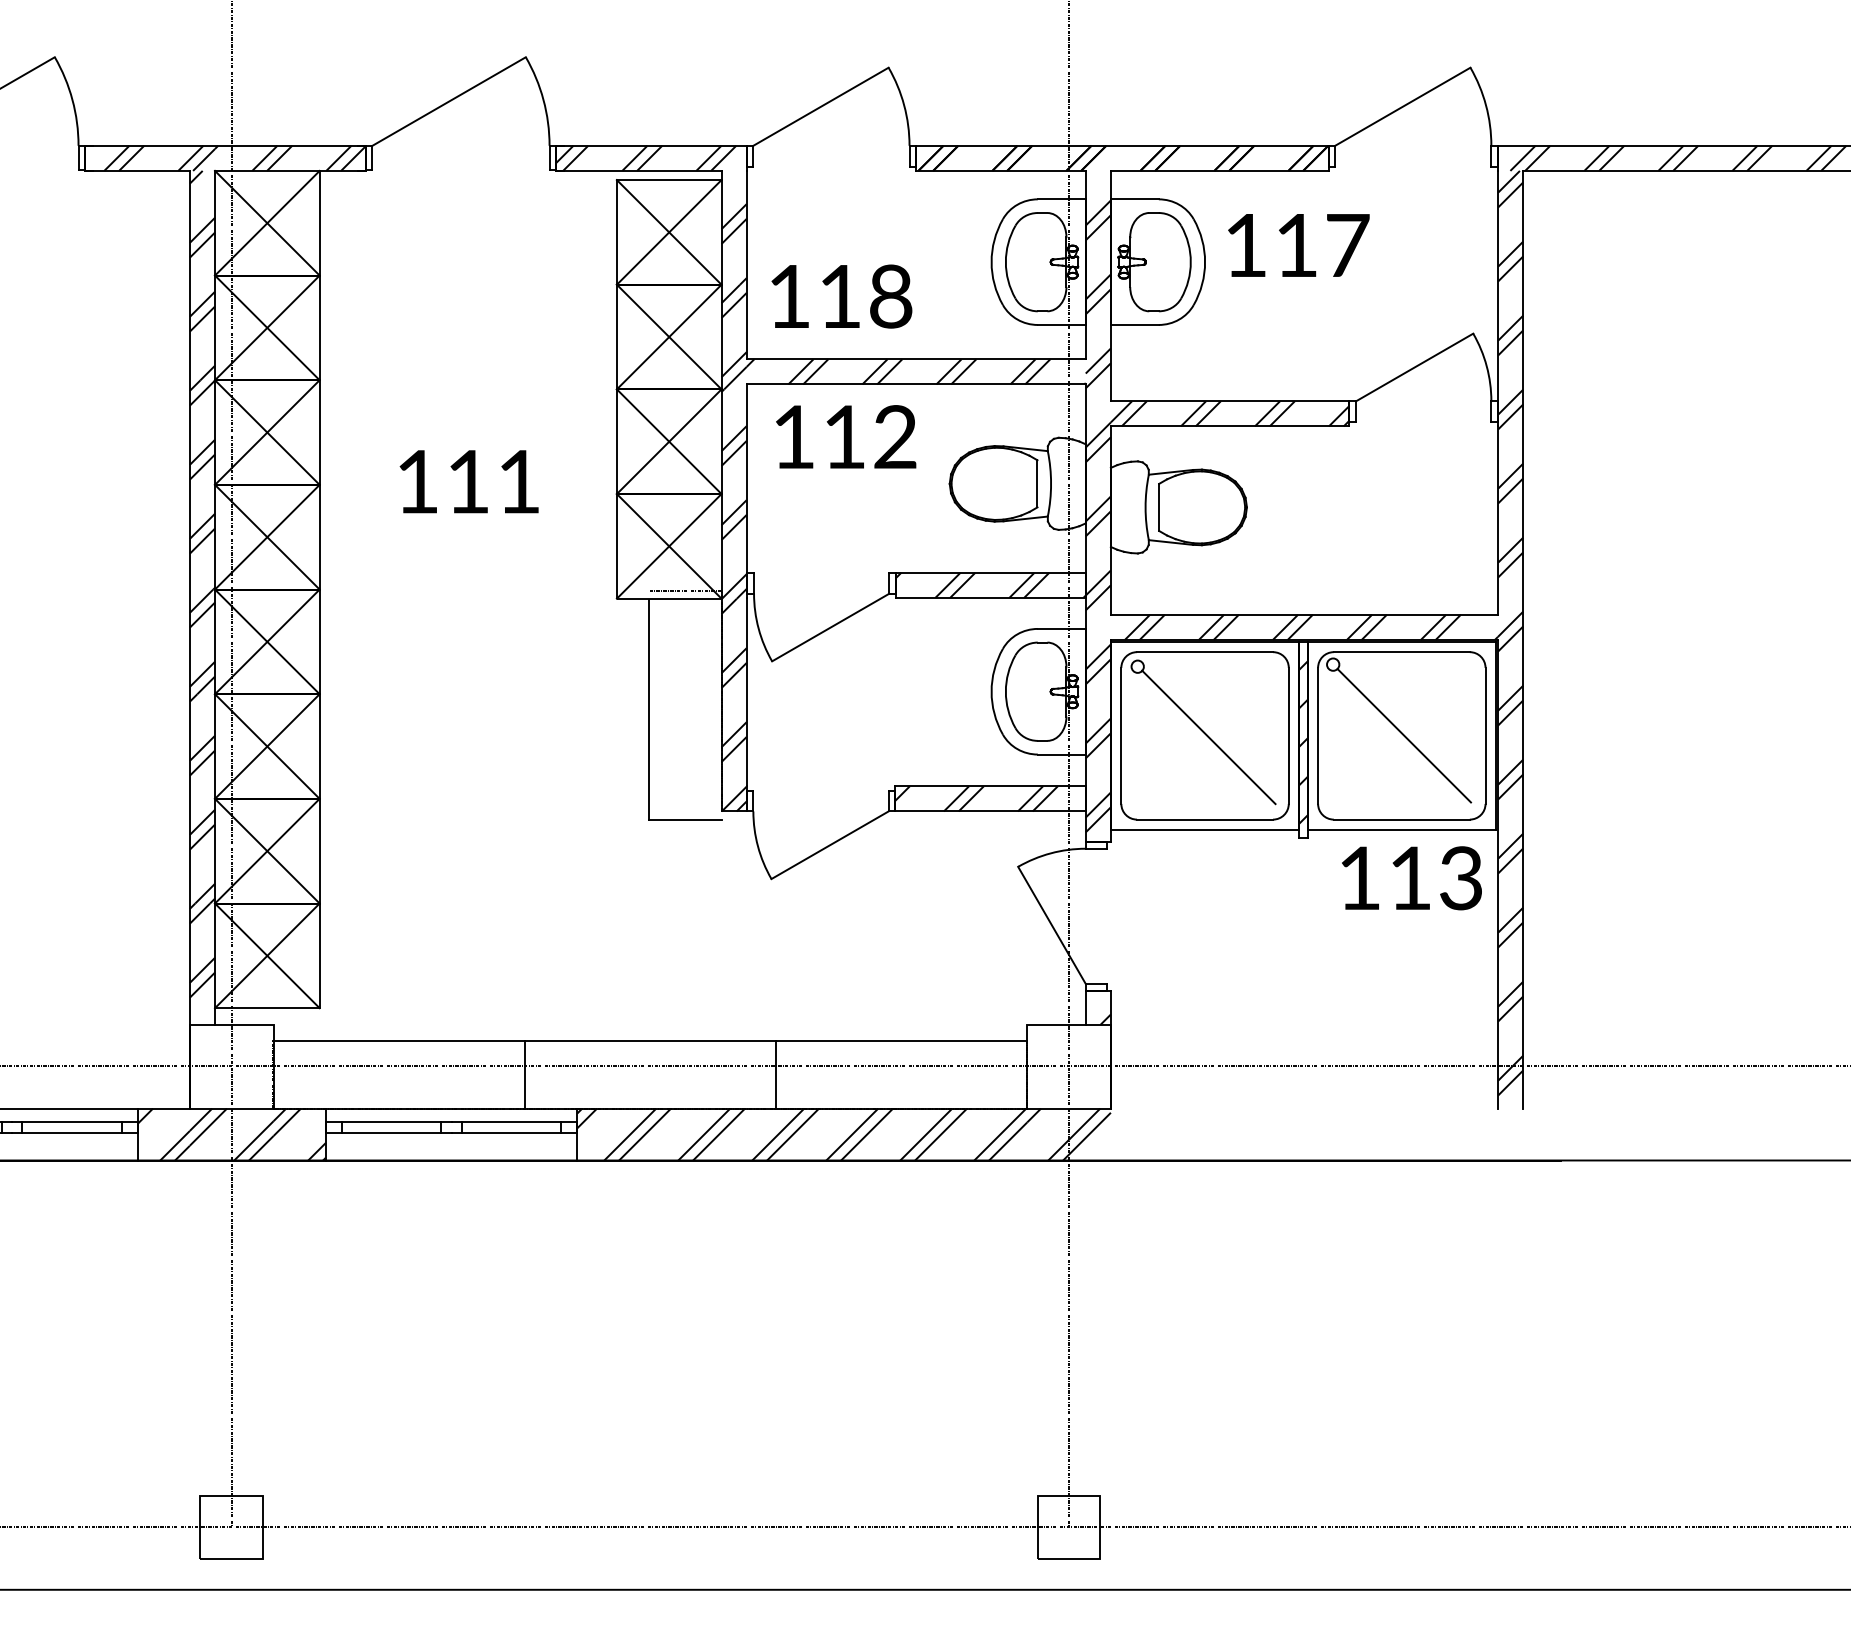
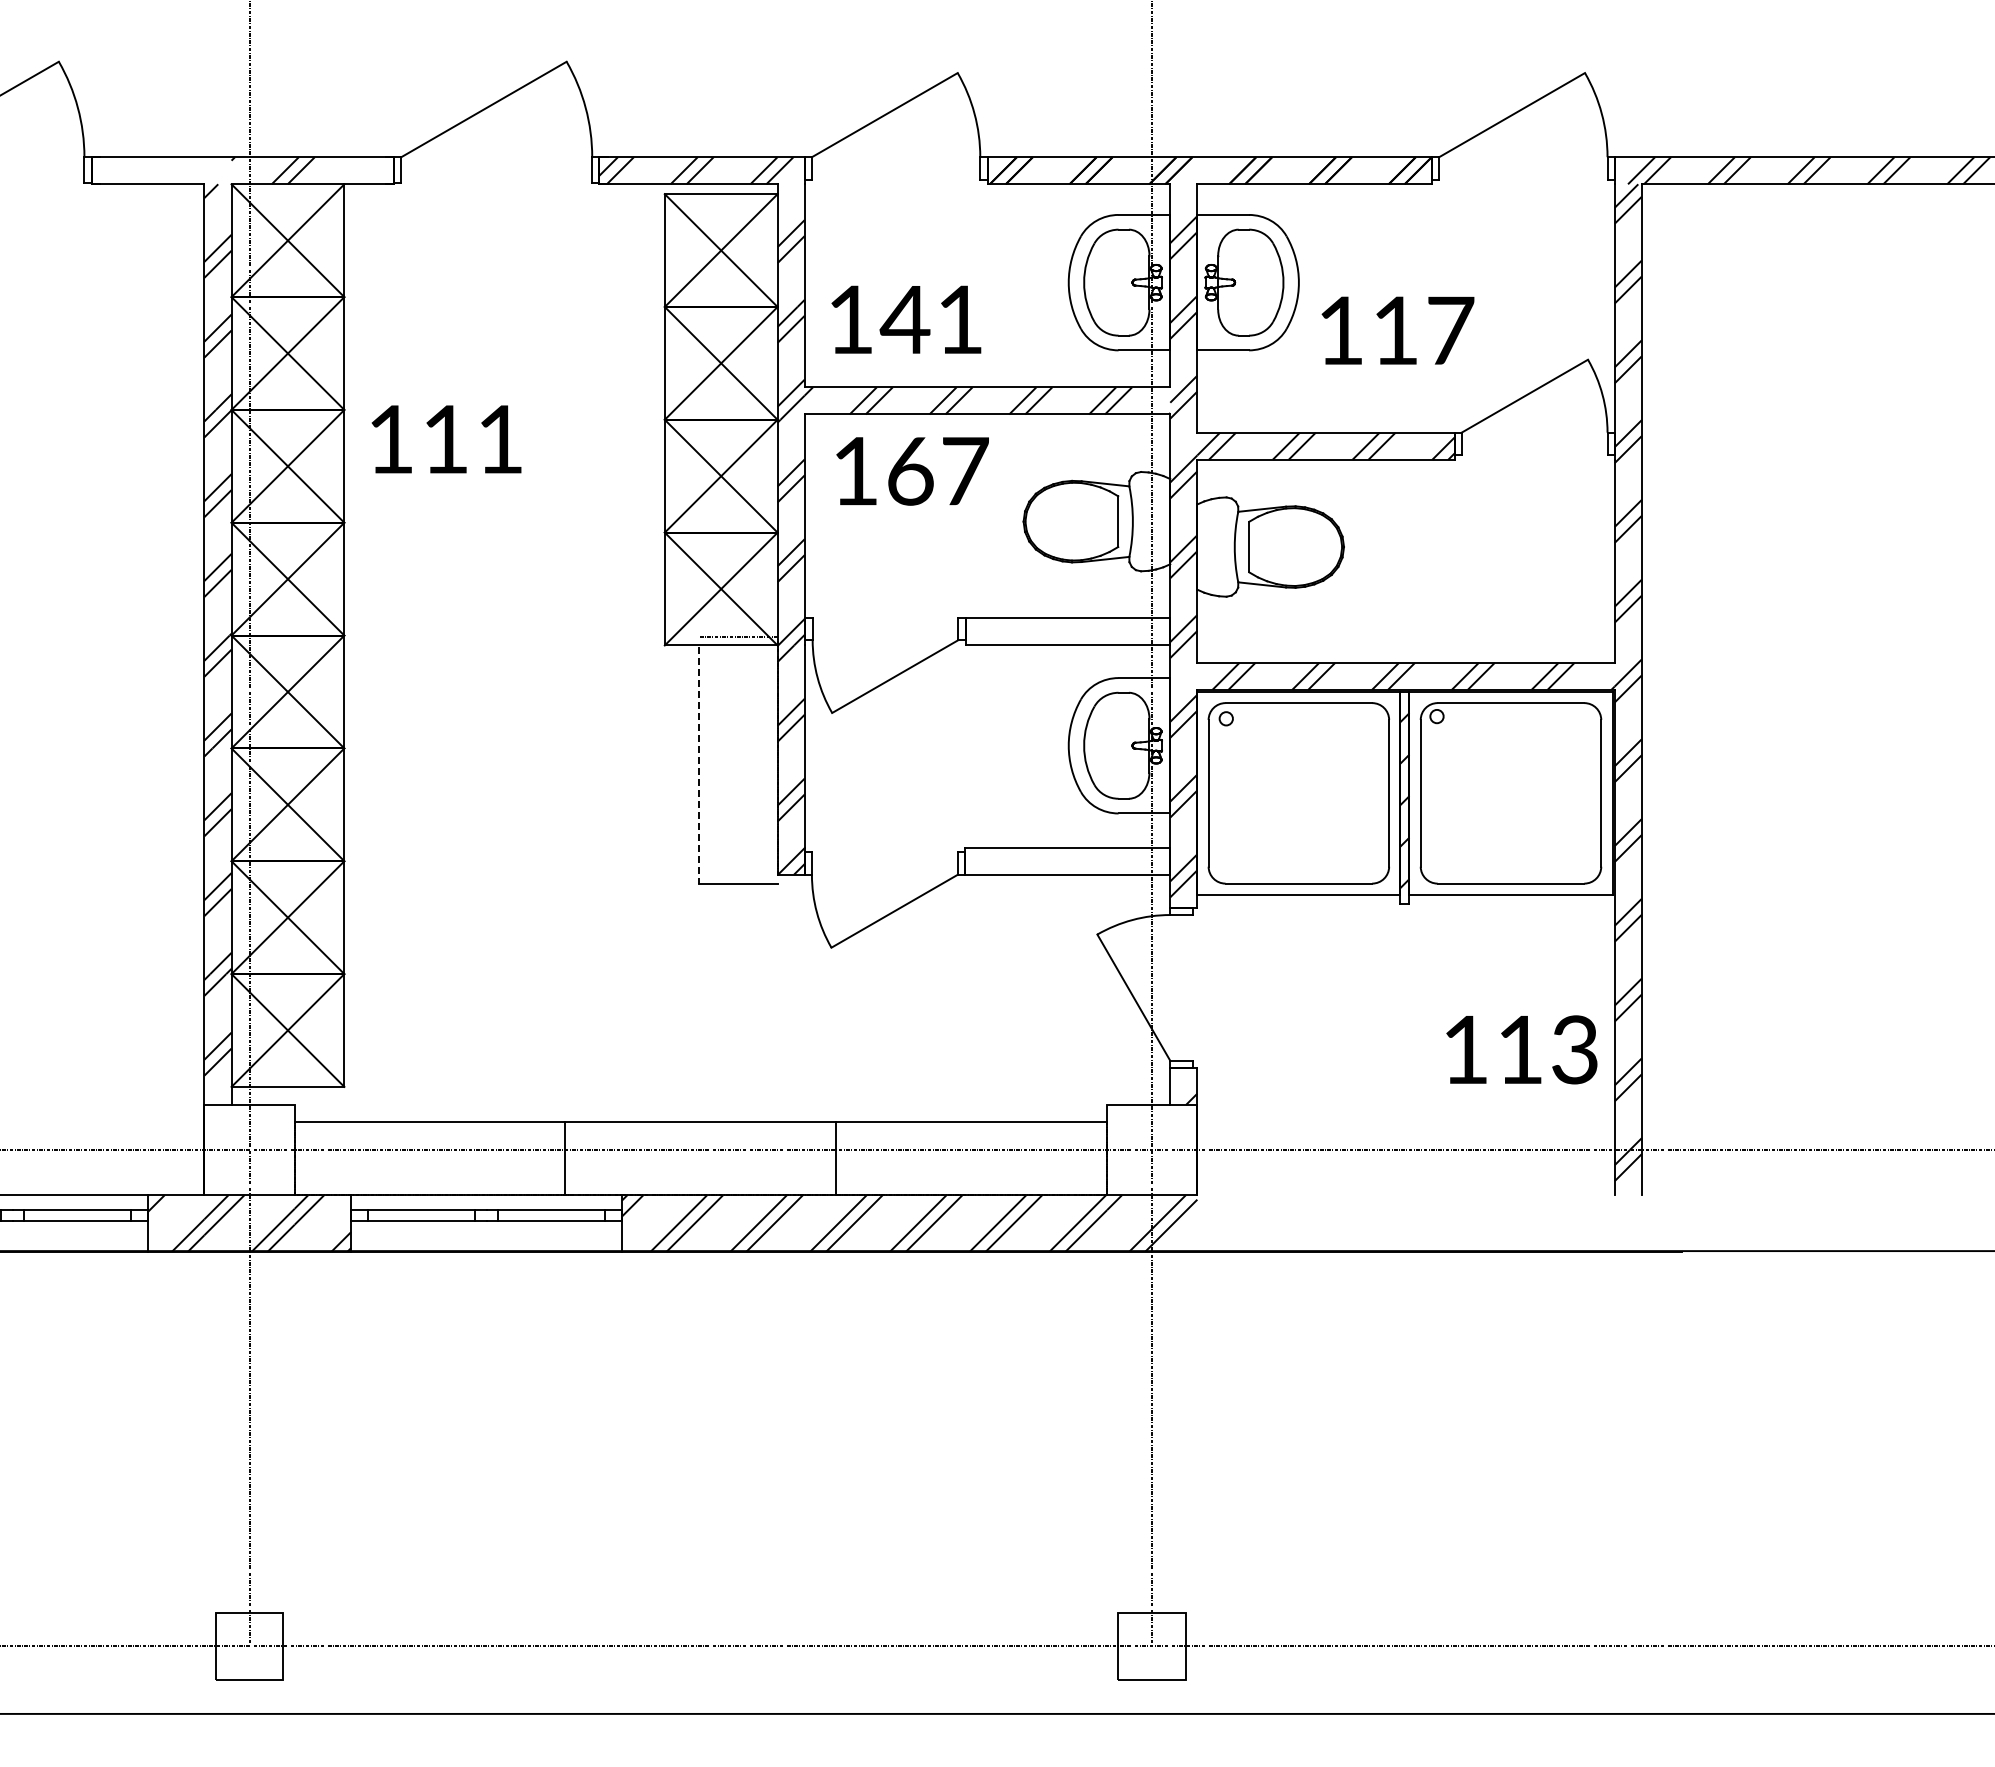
hatch: (159, 158) -> (171, 170), removed
hatch: (345, 158) -> (372, 170), removed
text: (1298, 245) -> (1397, 330), moved
text: (864, 296) -> (931, 319), 118 -> 141
text: (870, 436) -> (938, 470), 112 -> 167
text: (469, 481) -> (446, 439), moved
hatch: (990, 584) -> (1067, 630), removed
line: (649, 710) -> (699, 765), solid -> dashed
line: (1208, 736) -> (1302, 794), removed
line: (1404, 736) -> (1513, 793), removed
hatch: (976, 798) -> (1052, 860), removed
text: (1411, 877) -> (1521, 1049), moved

